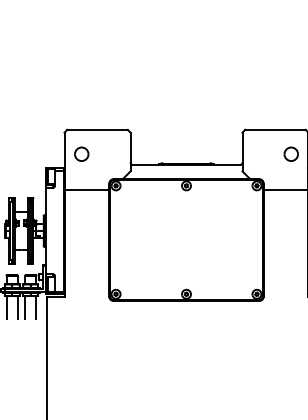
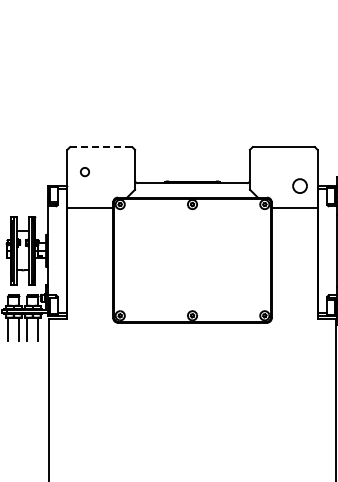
line: (96, 130) -> (100, 147), solid -> dashed
part: (81, 153) -> (84, 171), size x0.6
part: (290, 153) -> (299, 185), moved

